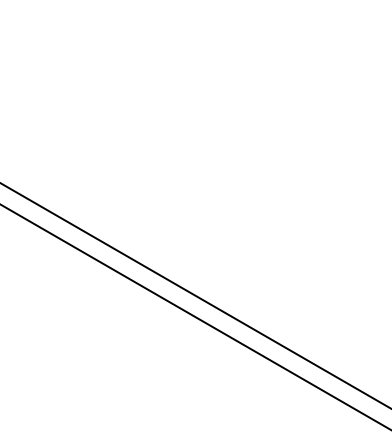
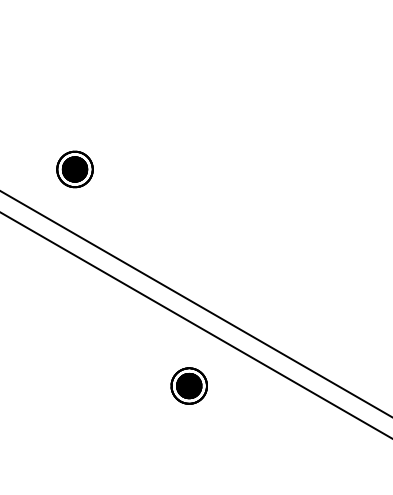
part: (76, 162) -> (74, 169), added
part: (190, 378) -> (188, 385), added

